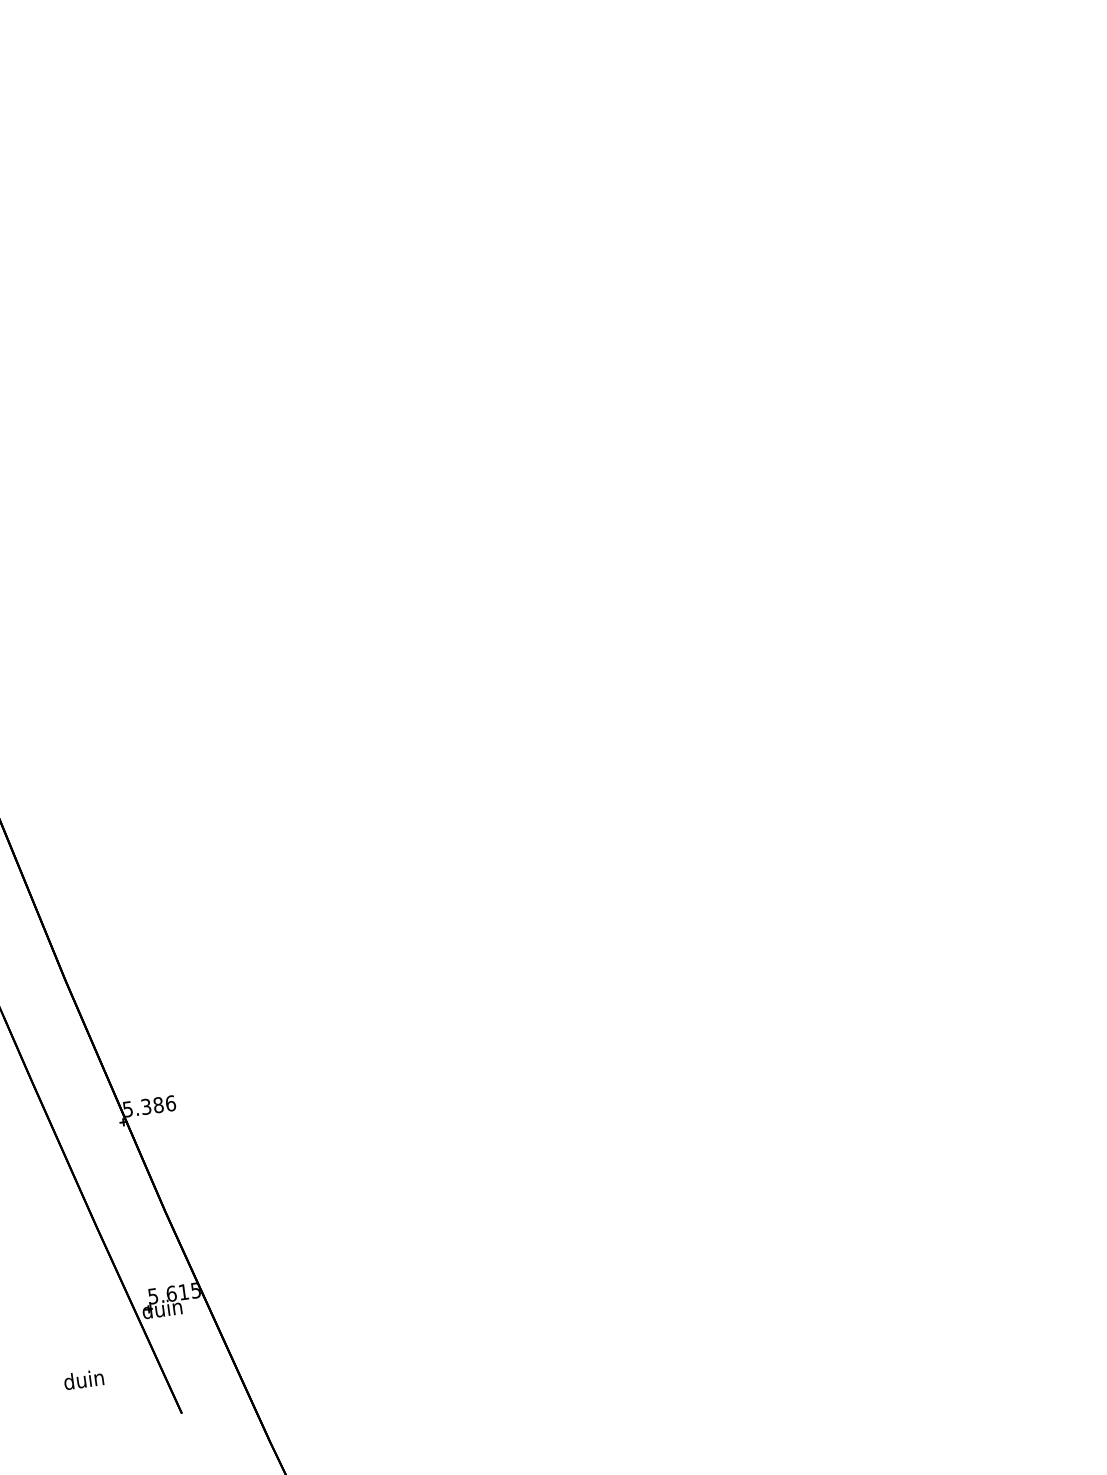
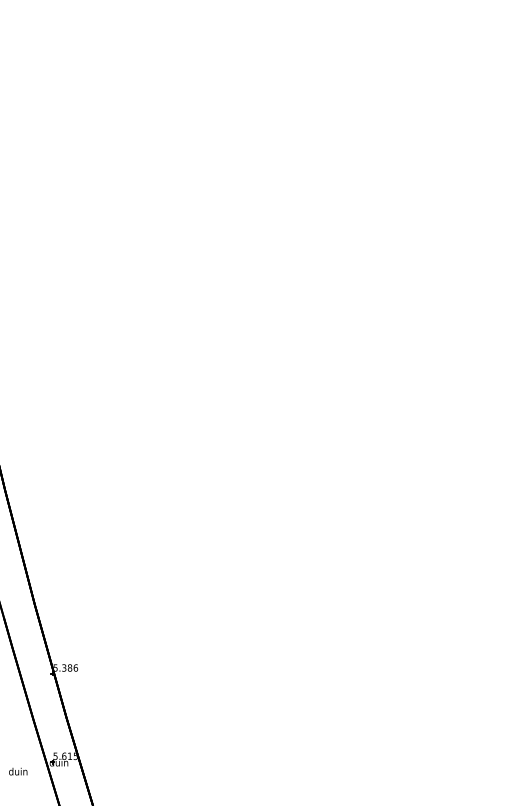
text: (84, 1379) -> (18, 771), moved

